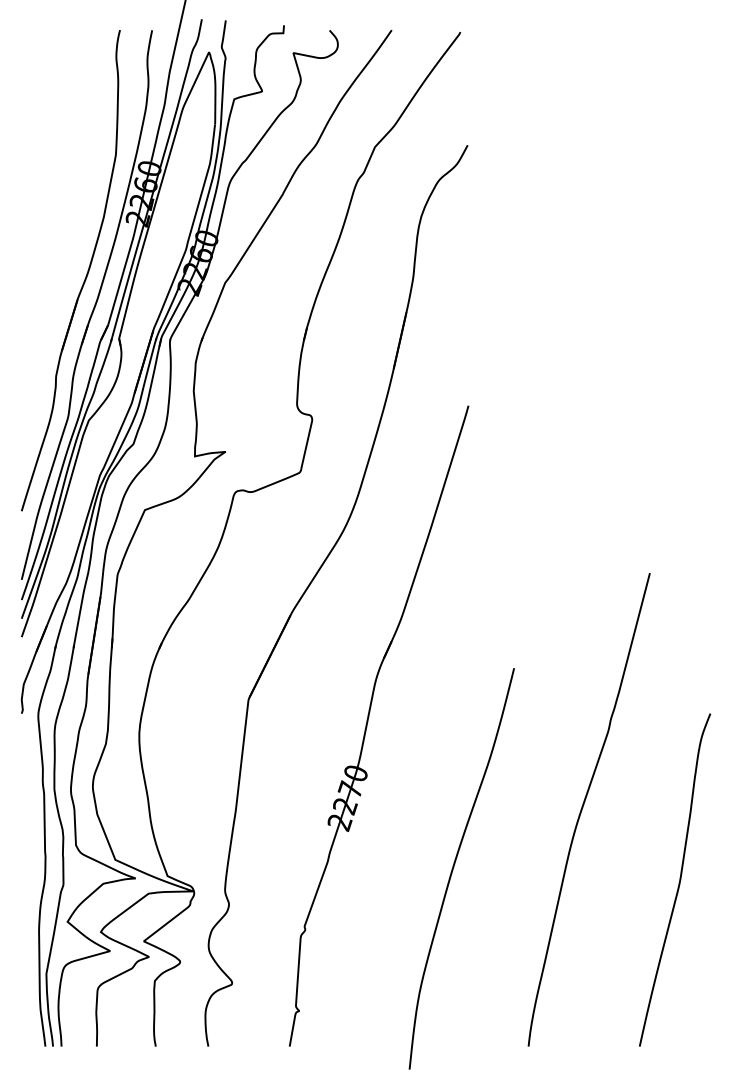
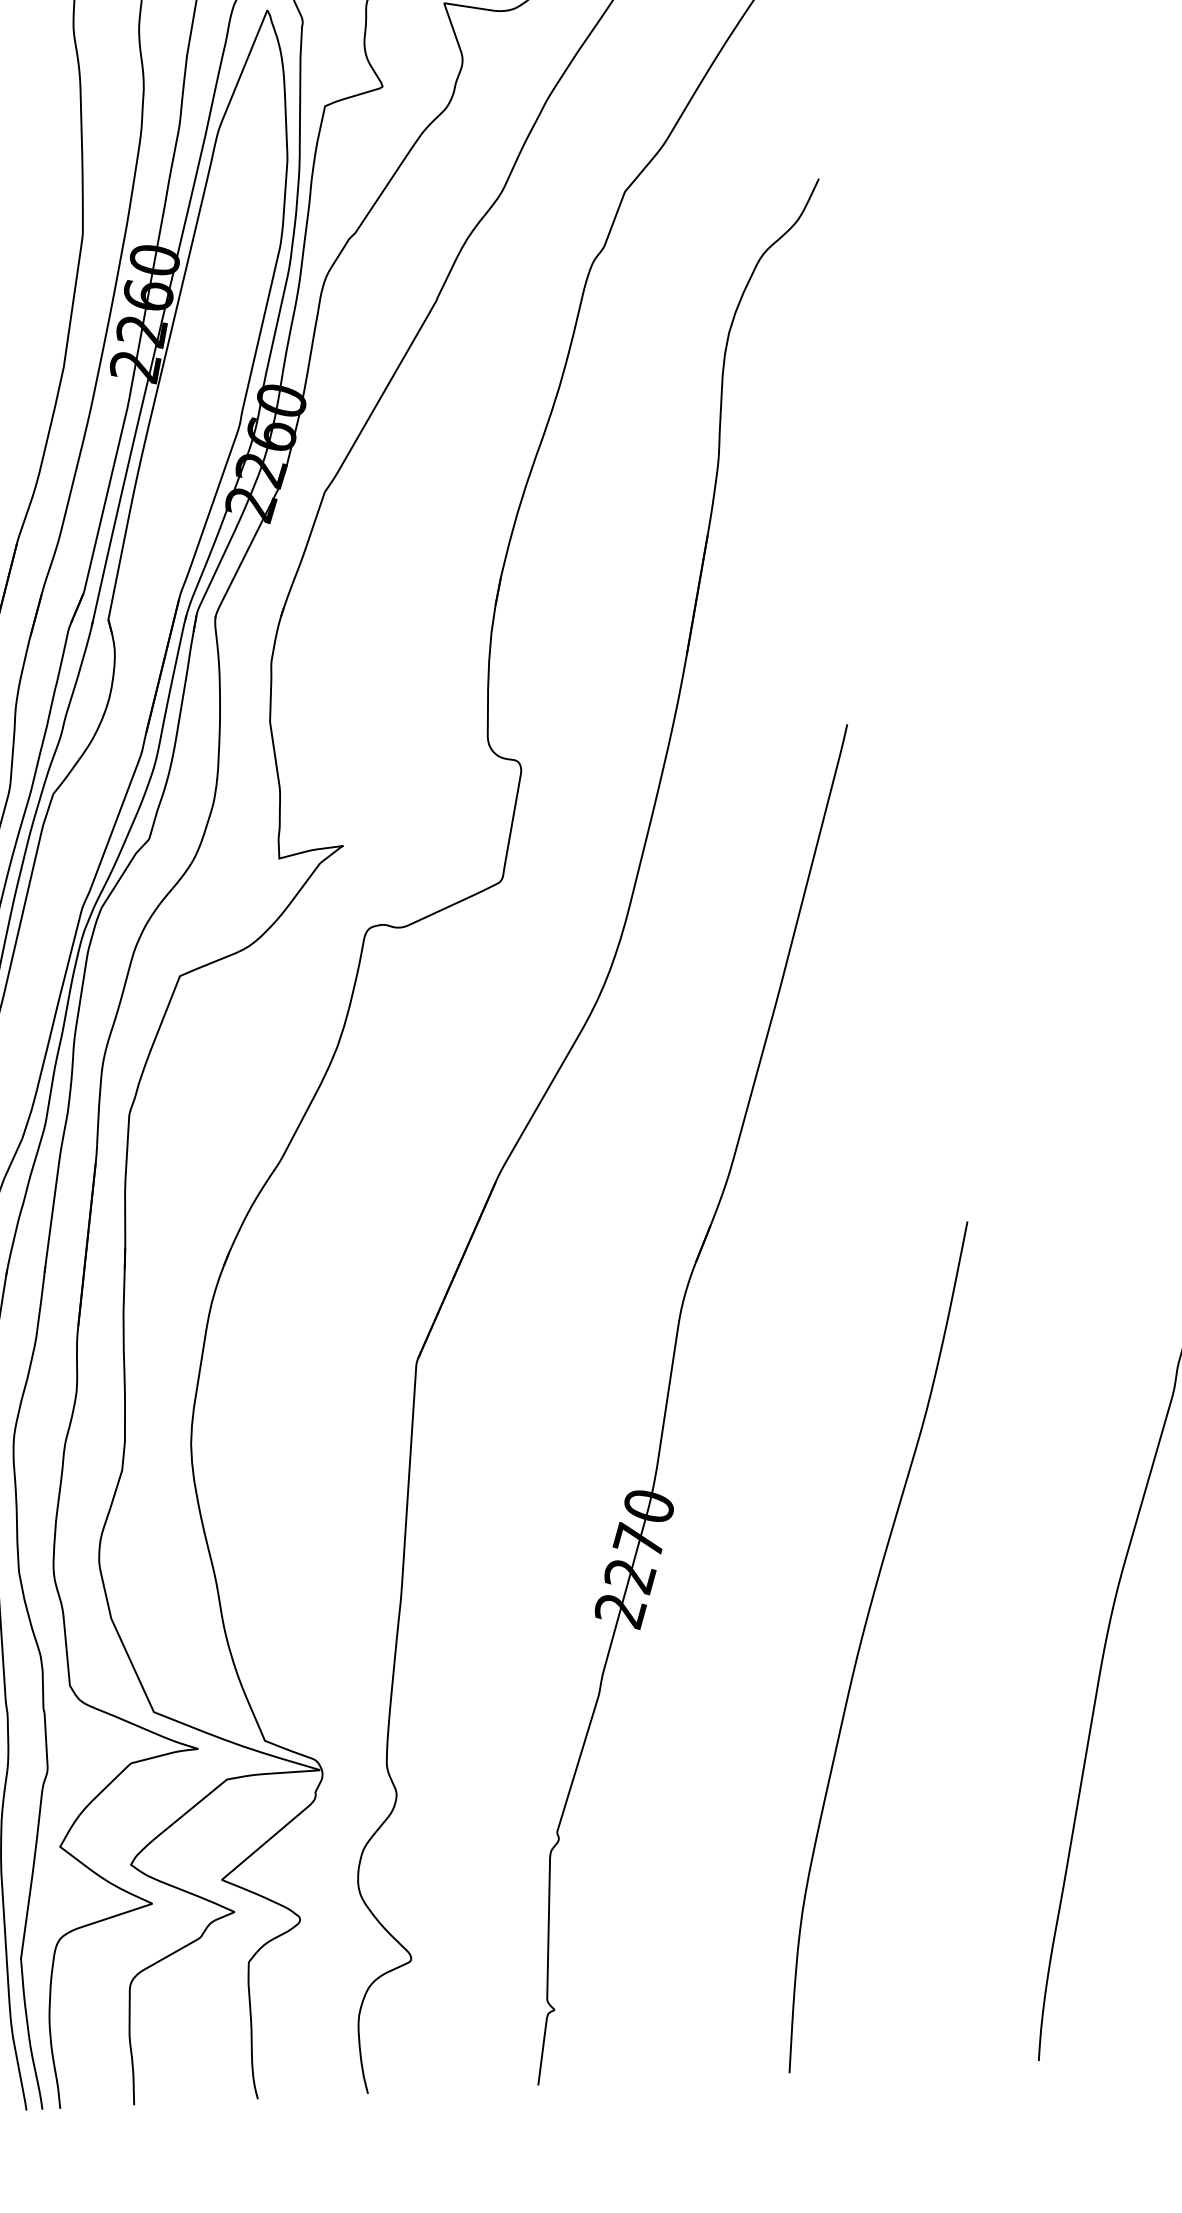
curve: (454, 867) -> (862, 1645), moved

